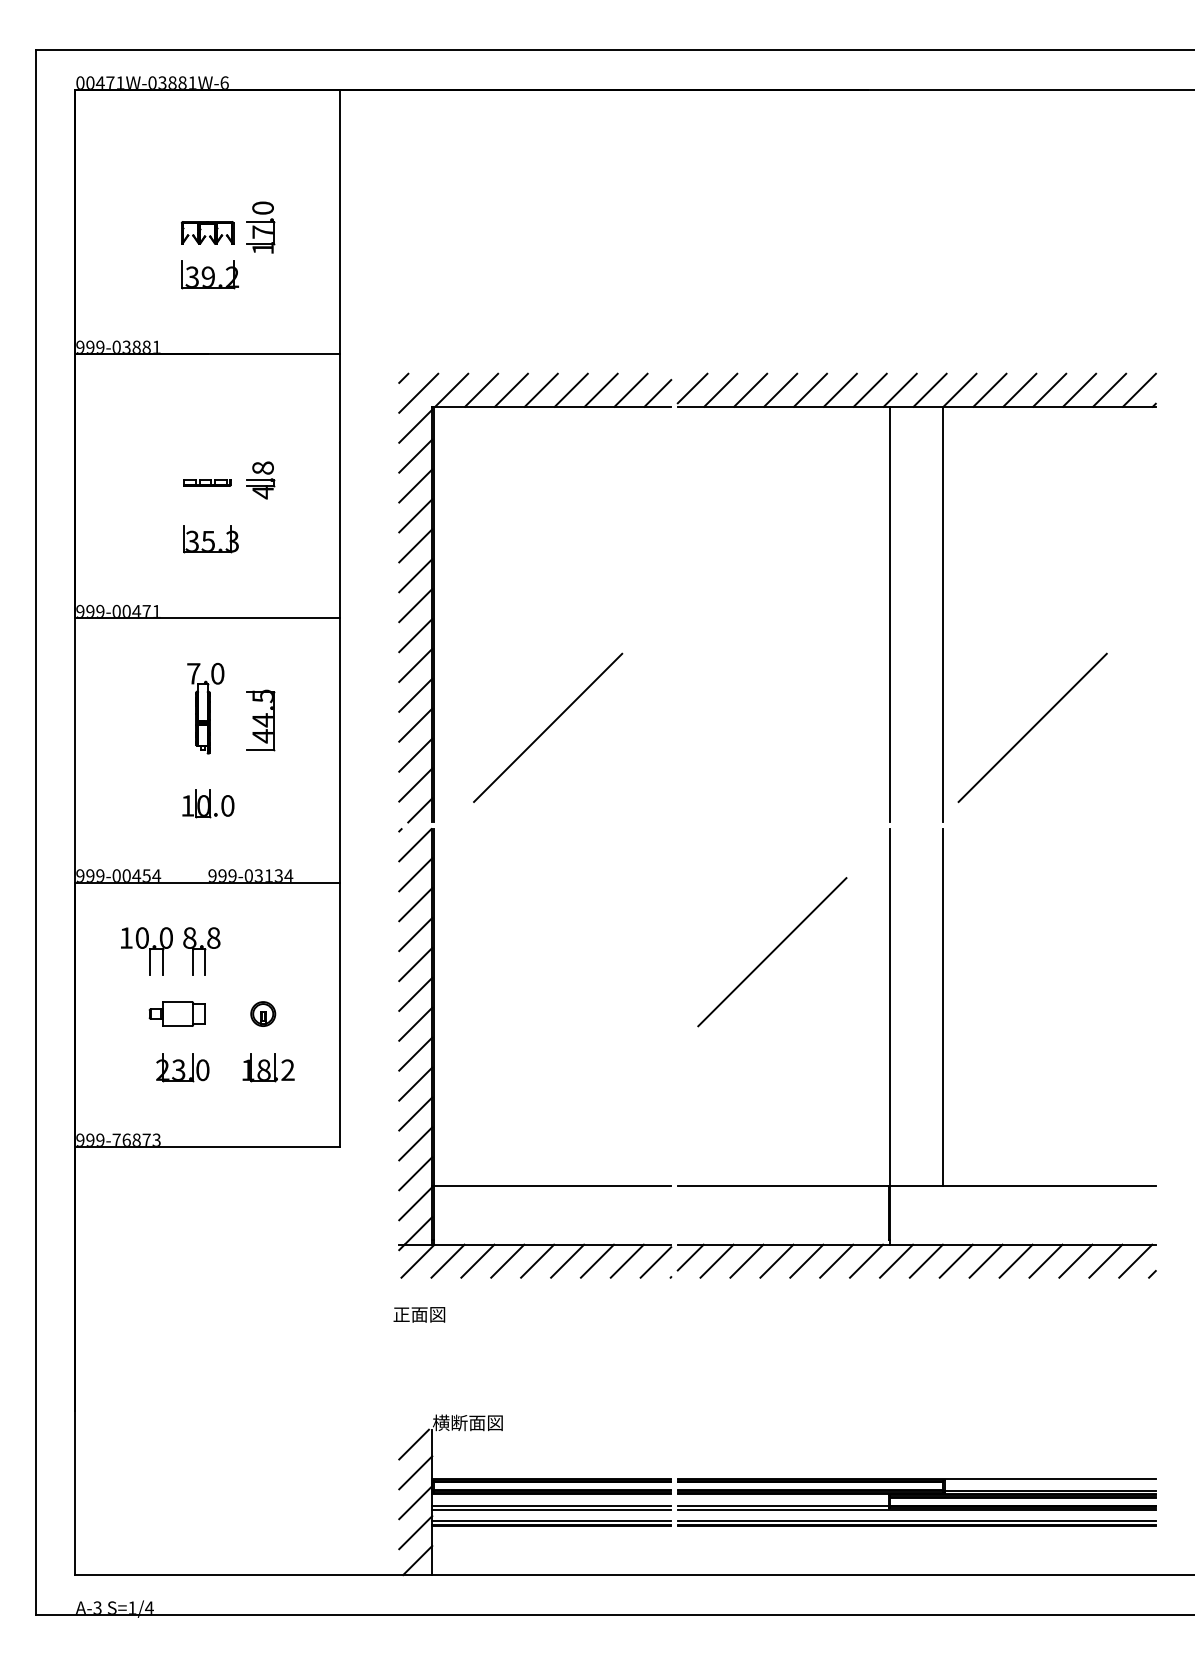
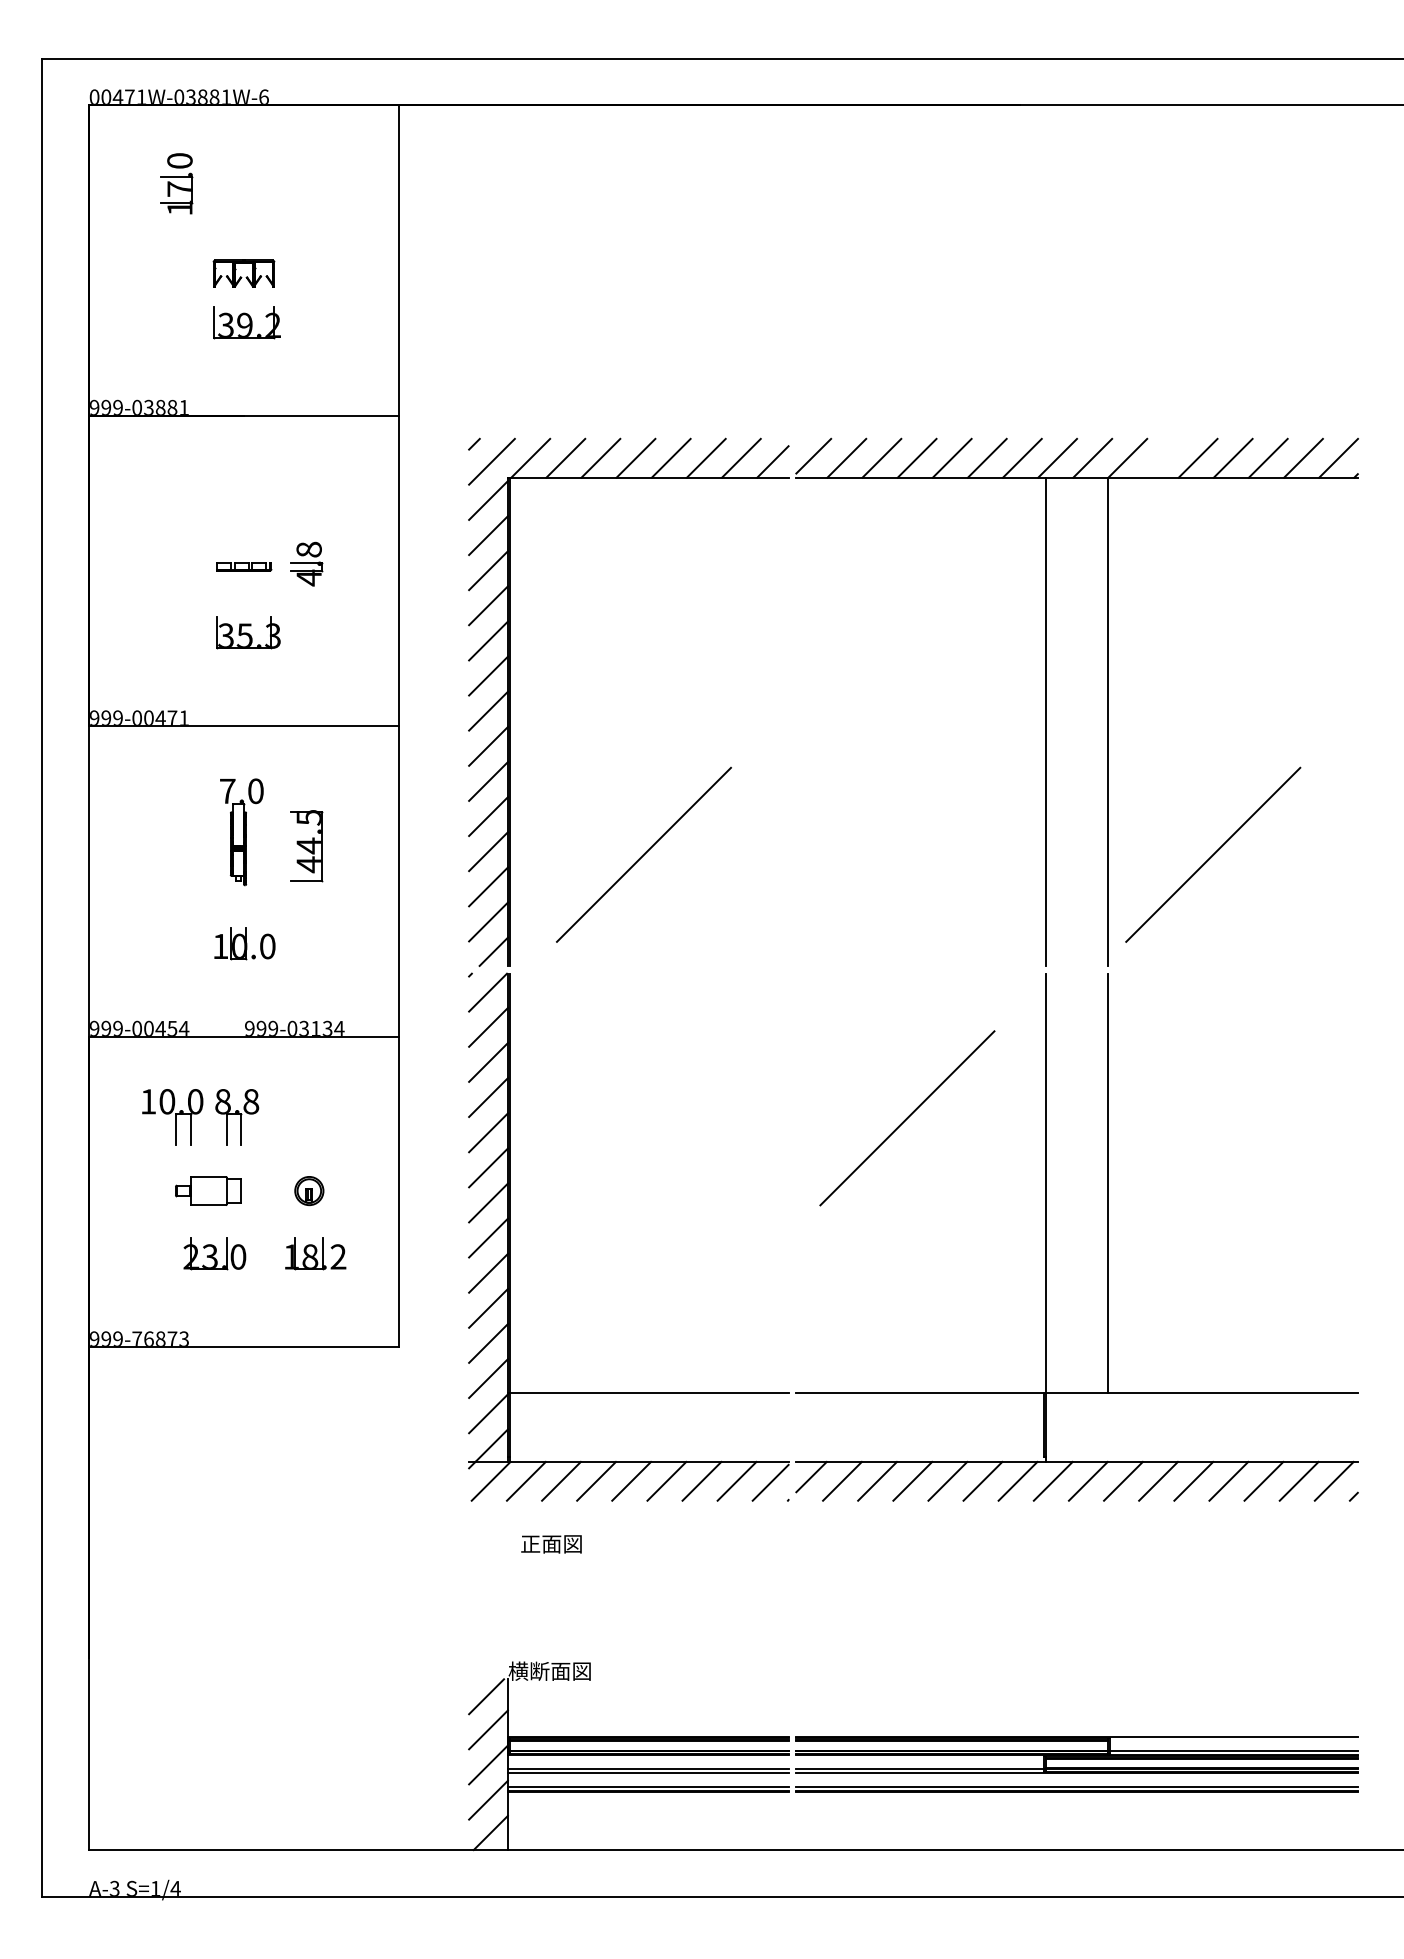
part: (260, 227) -> (176, 183), moved
line: (989, 389) -> (1162, 457), removed
text: (419, 1314) -> (551, 1543), moved

